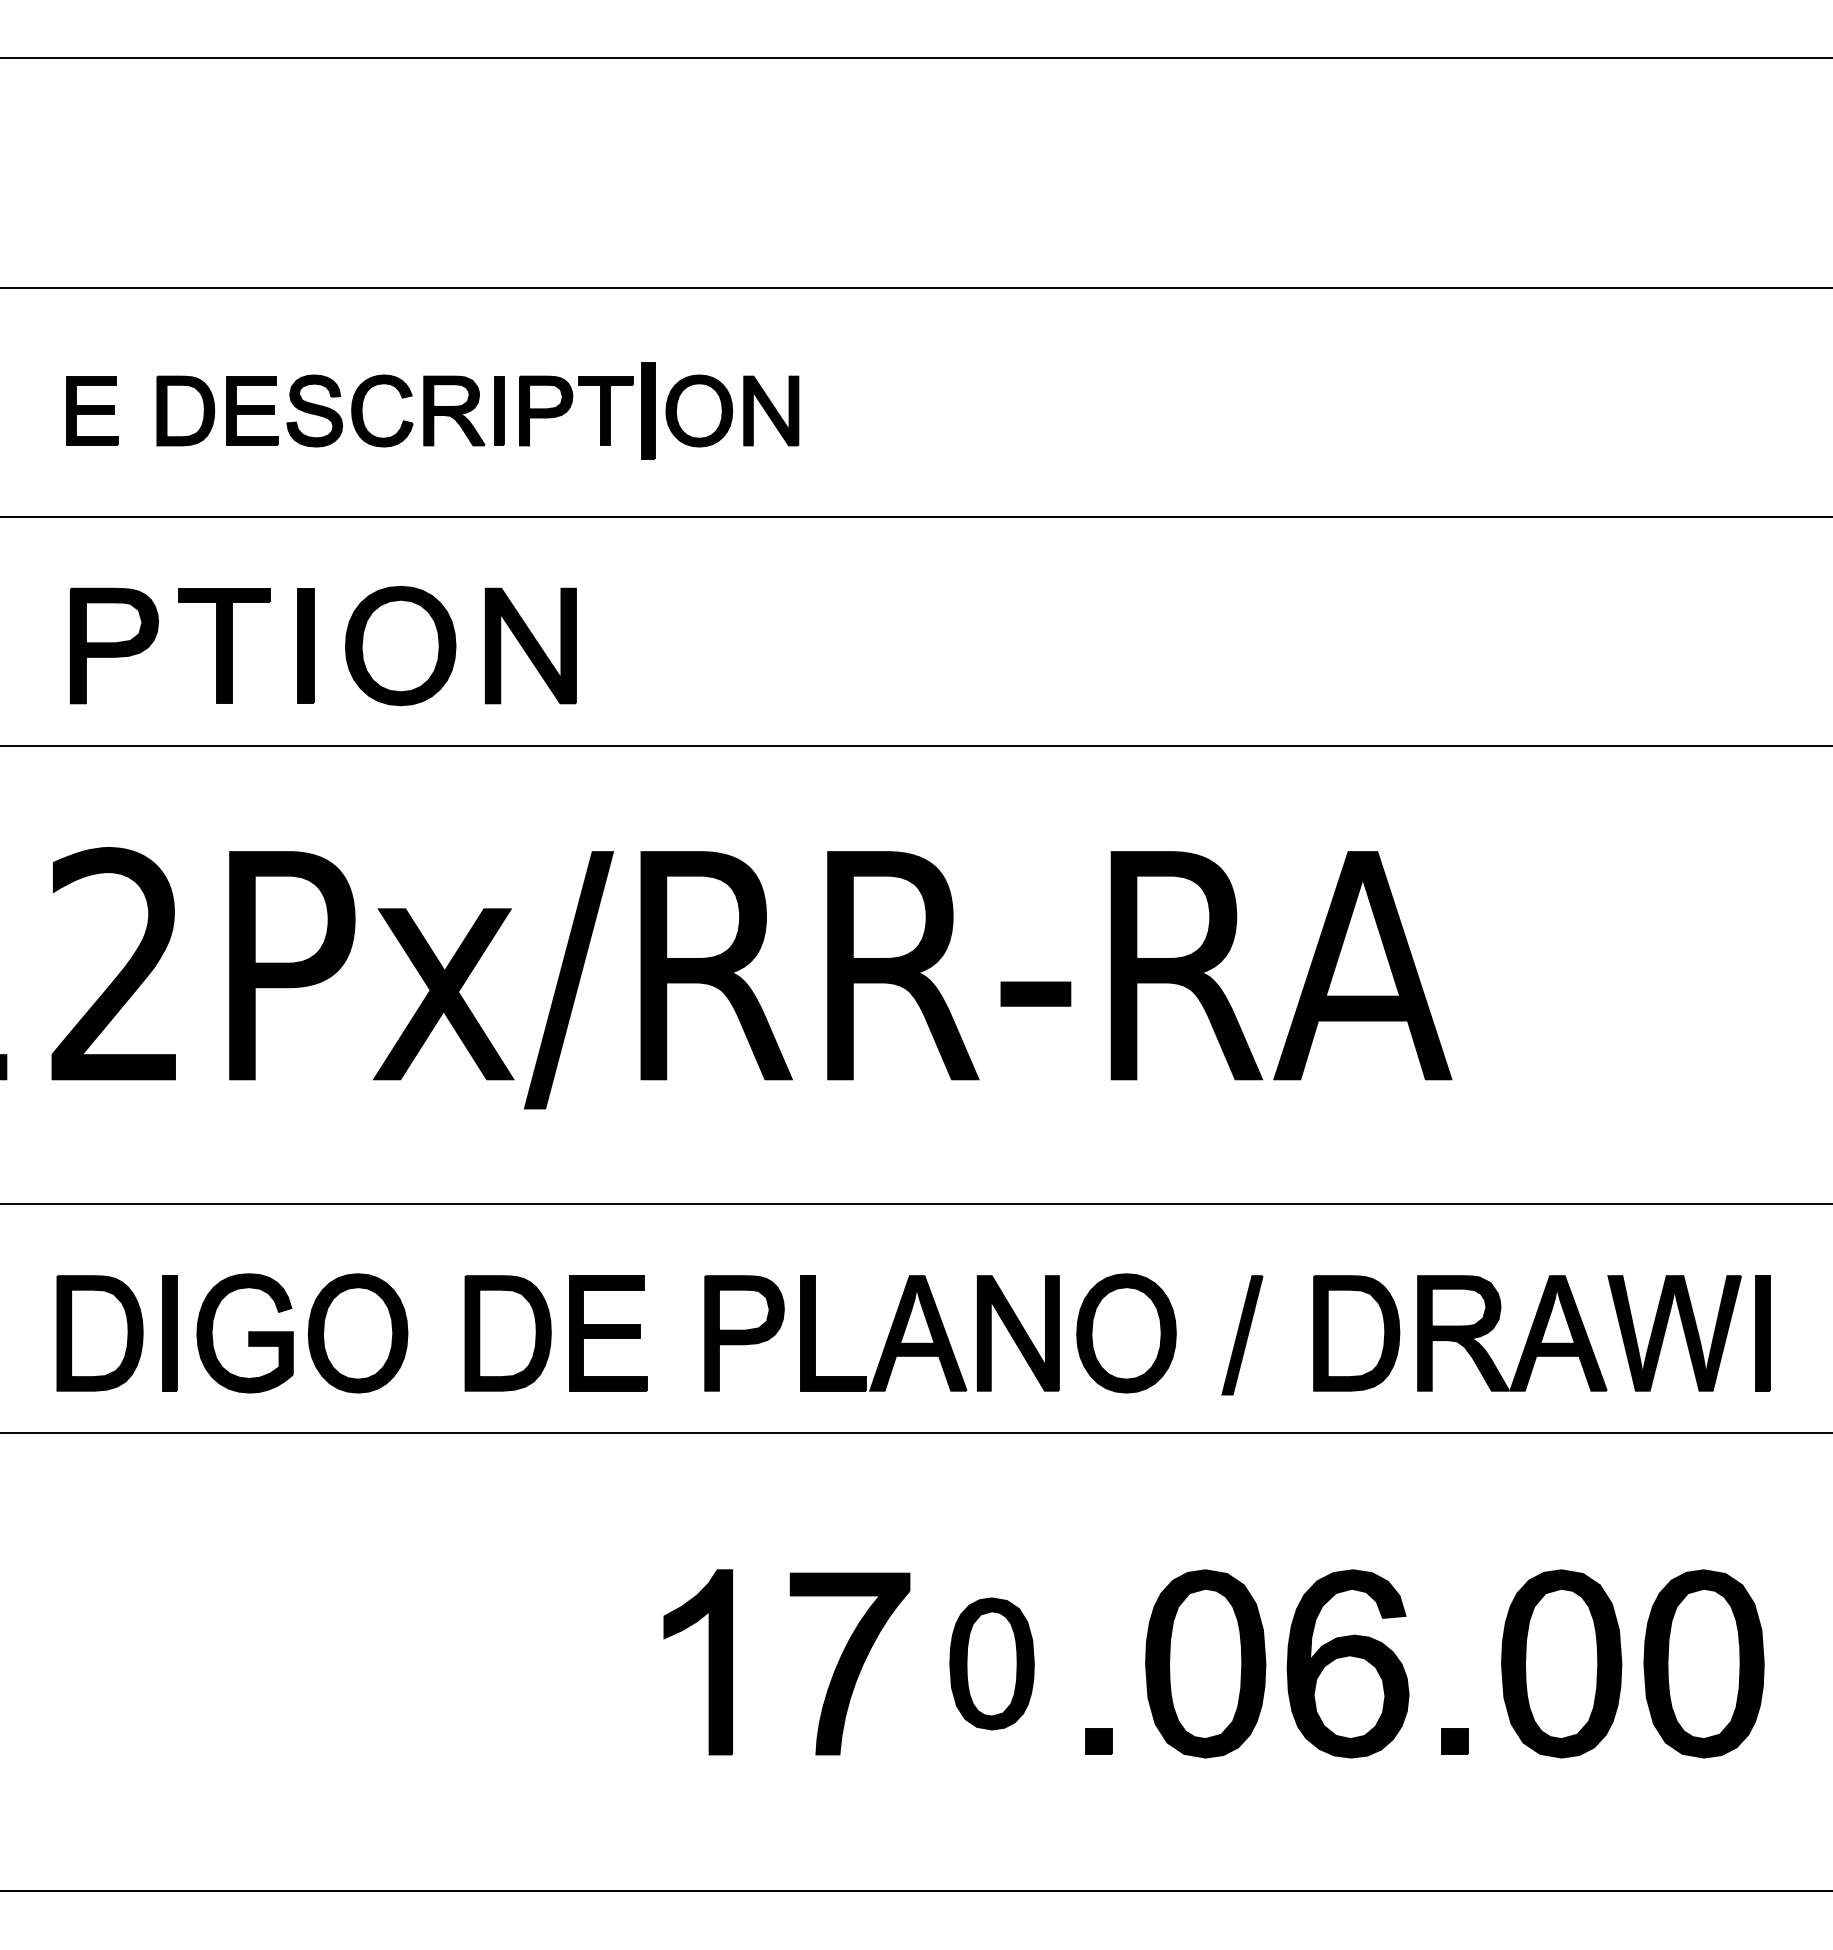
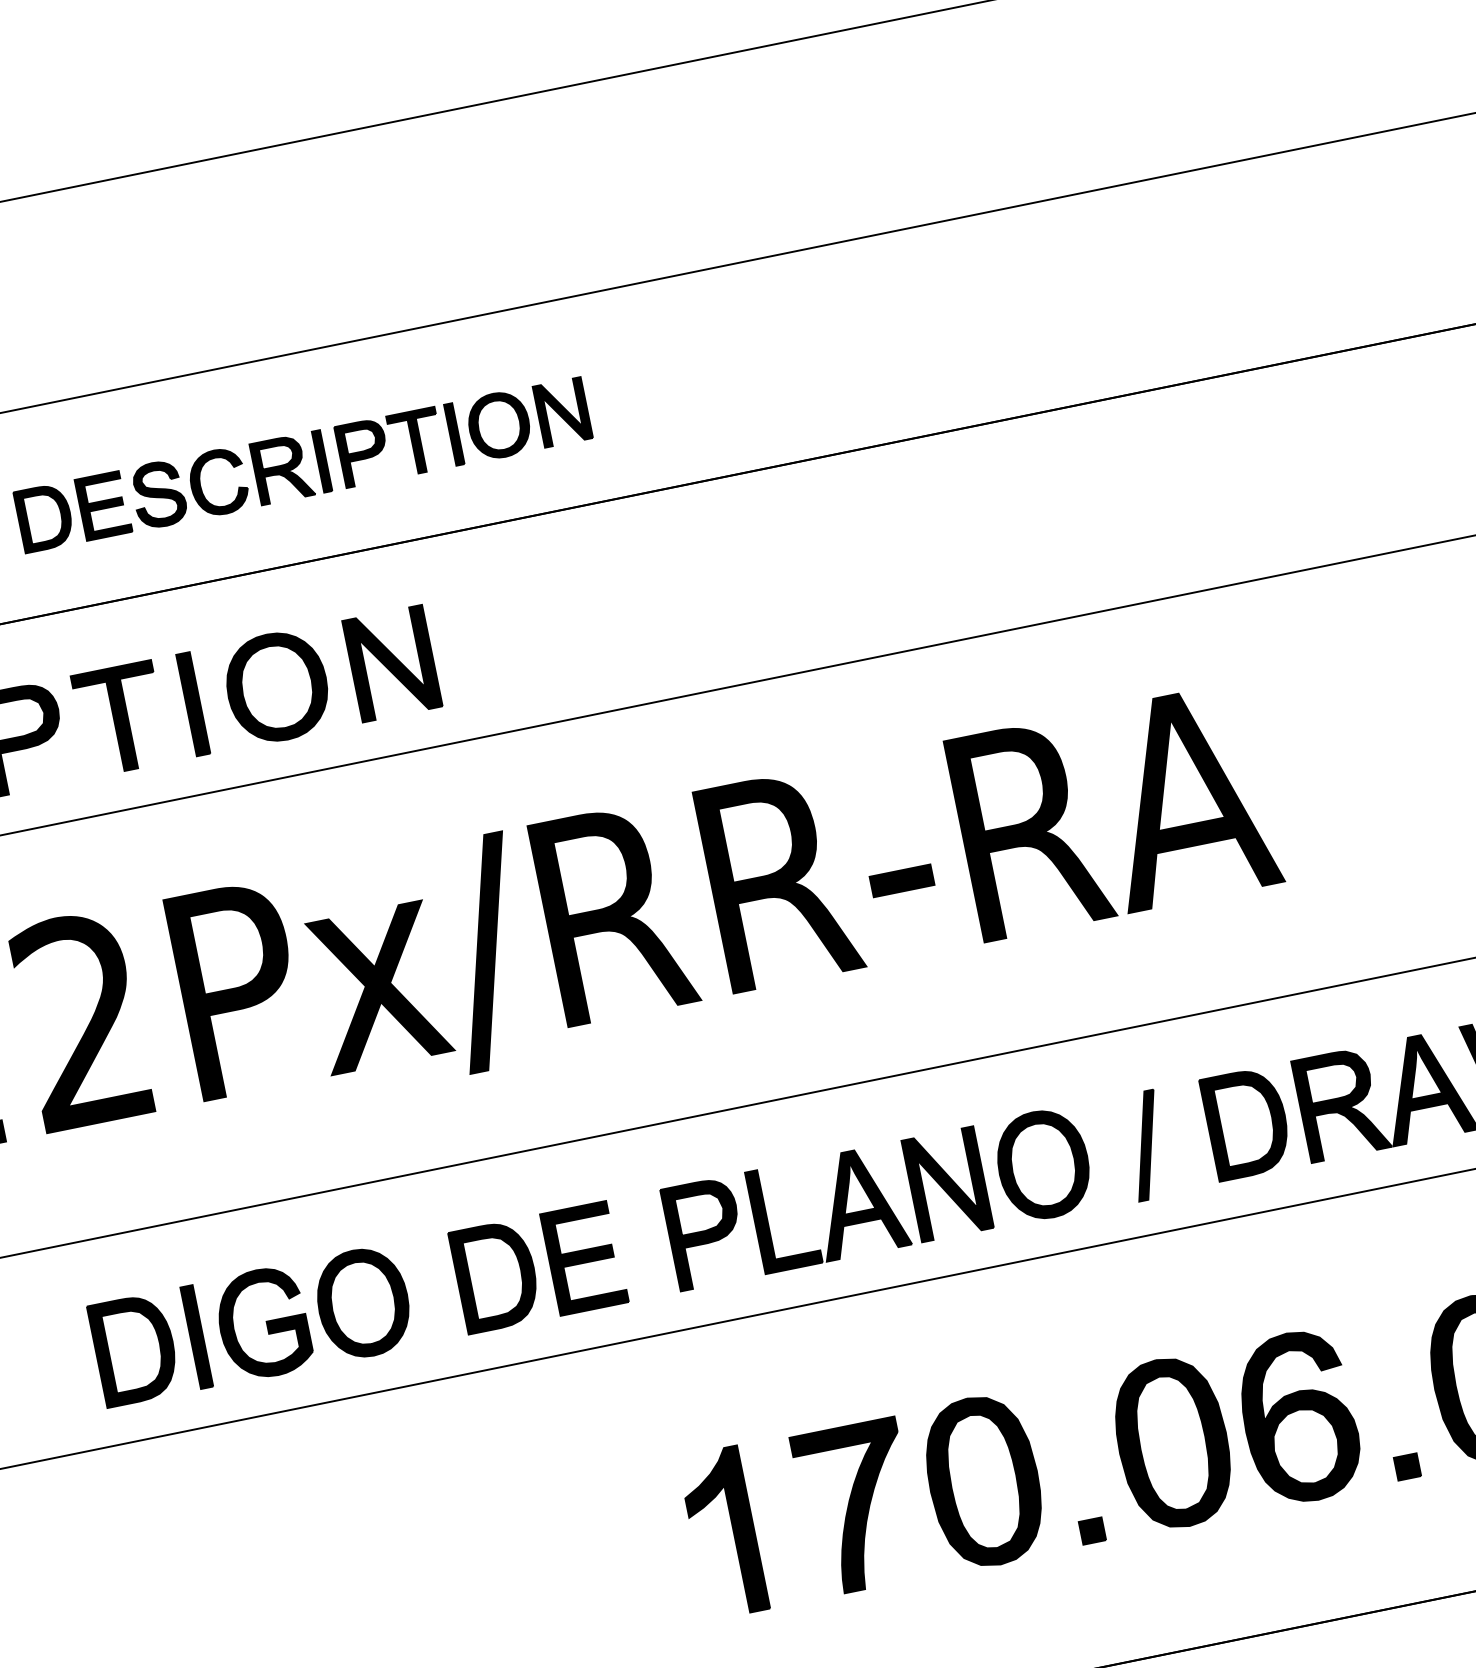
part: (648, 410) -> (454, 434), size x0.71
part: (991, 1663) -> (983, 1481), size x1.43

